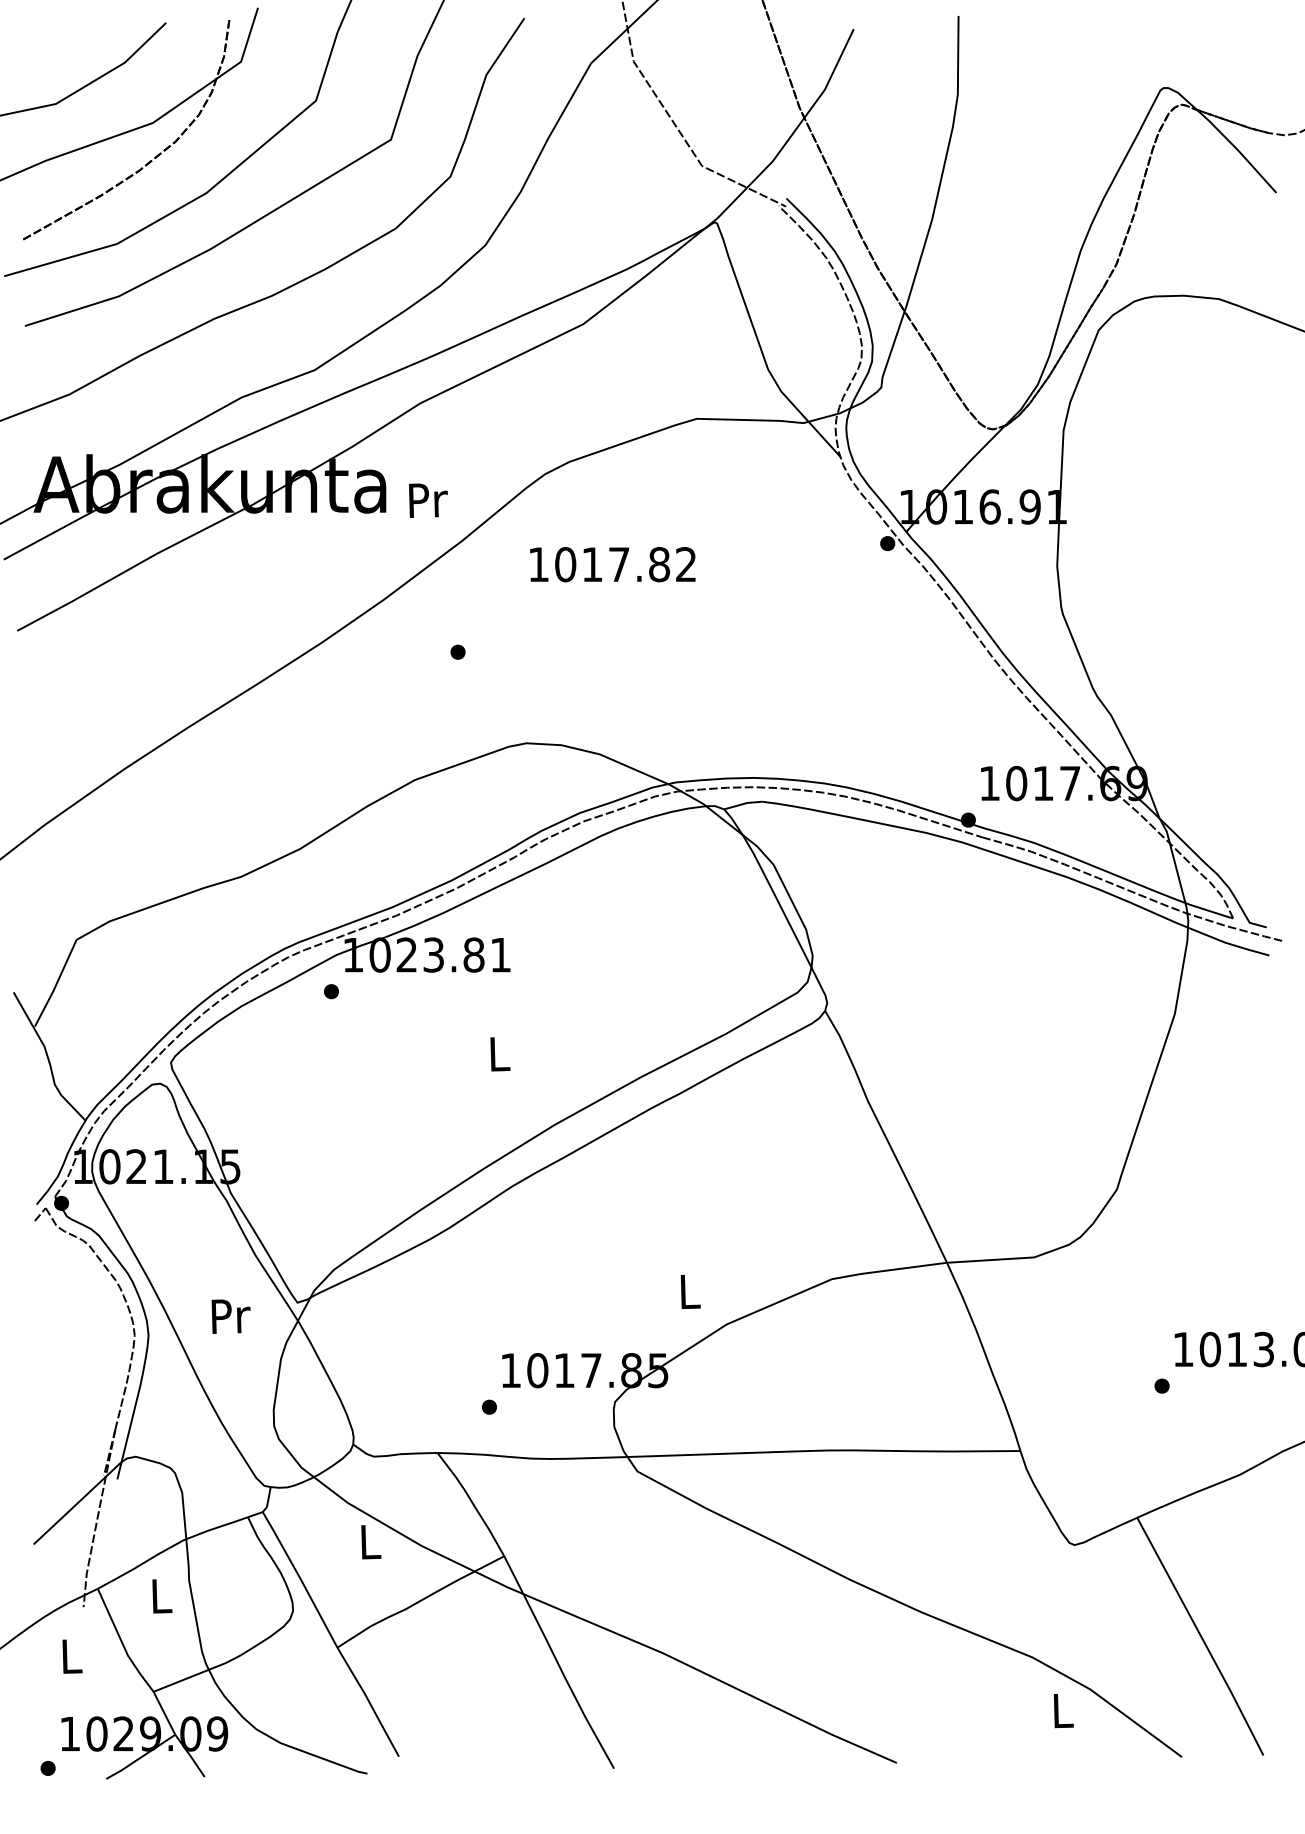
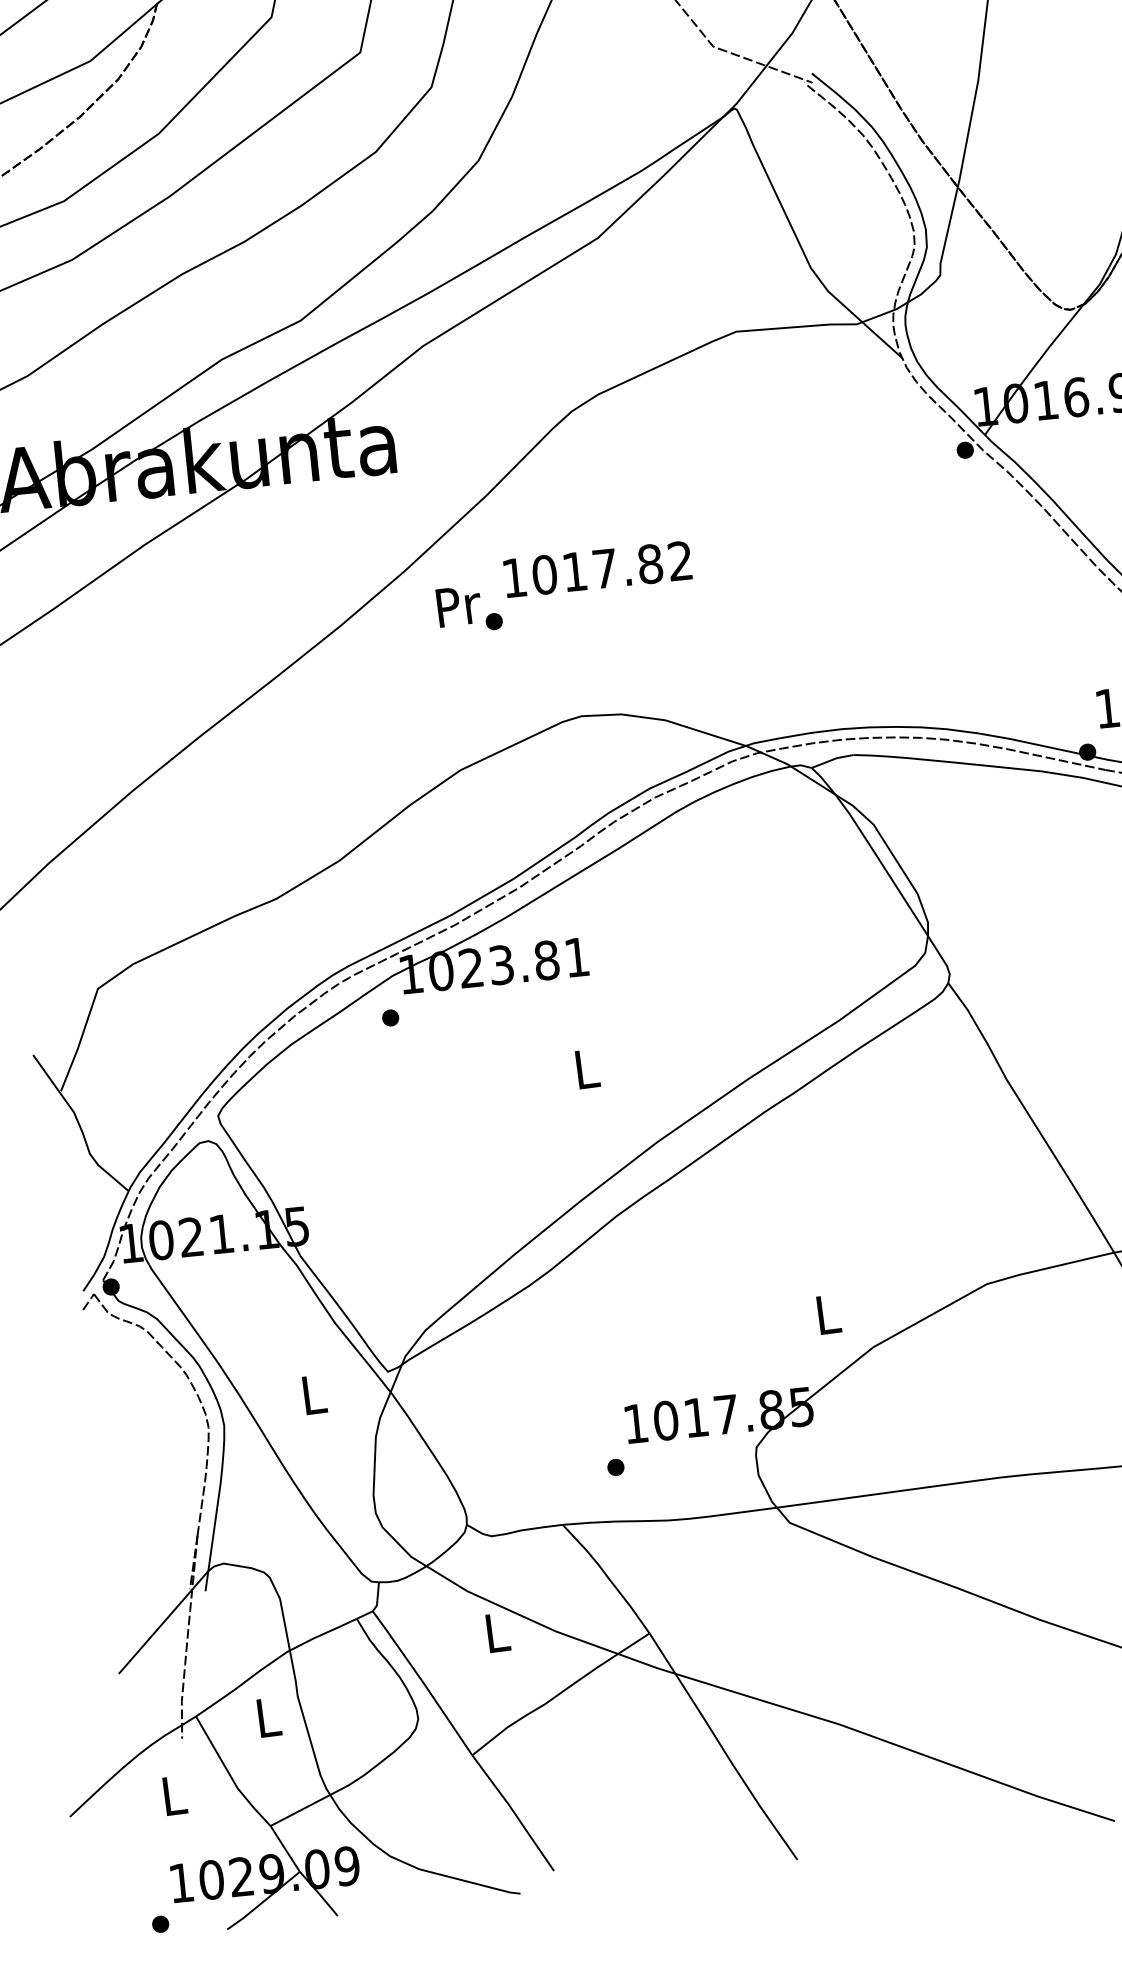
text: (428, 500) -> (459, 606), moved
text: (612, 564) -> (597, 569), moved
text: (230, 1316) -> (314, 1394), Pr -> L

